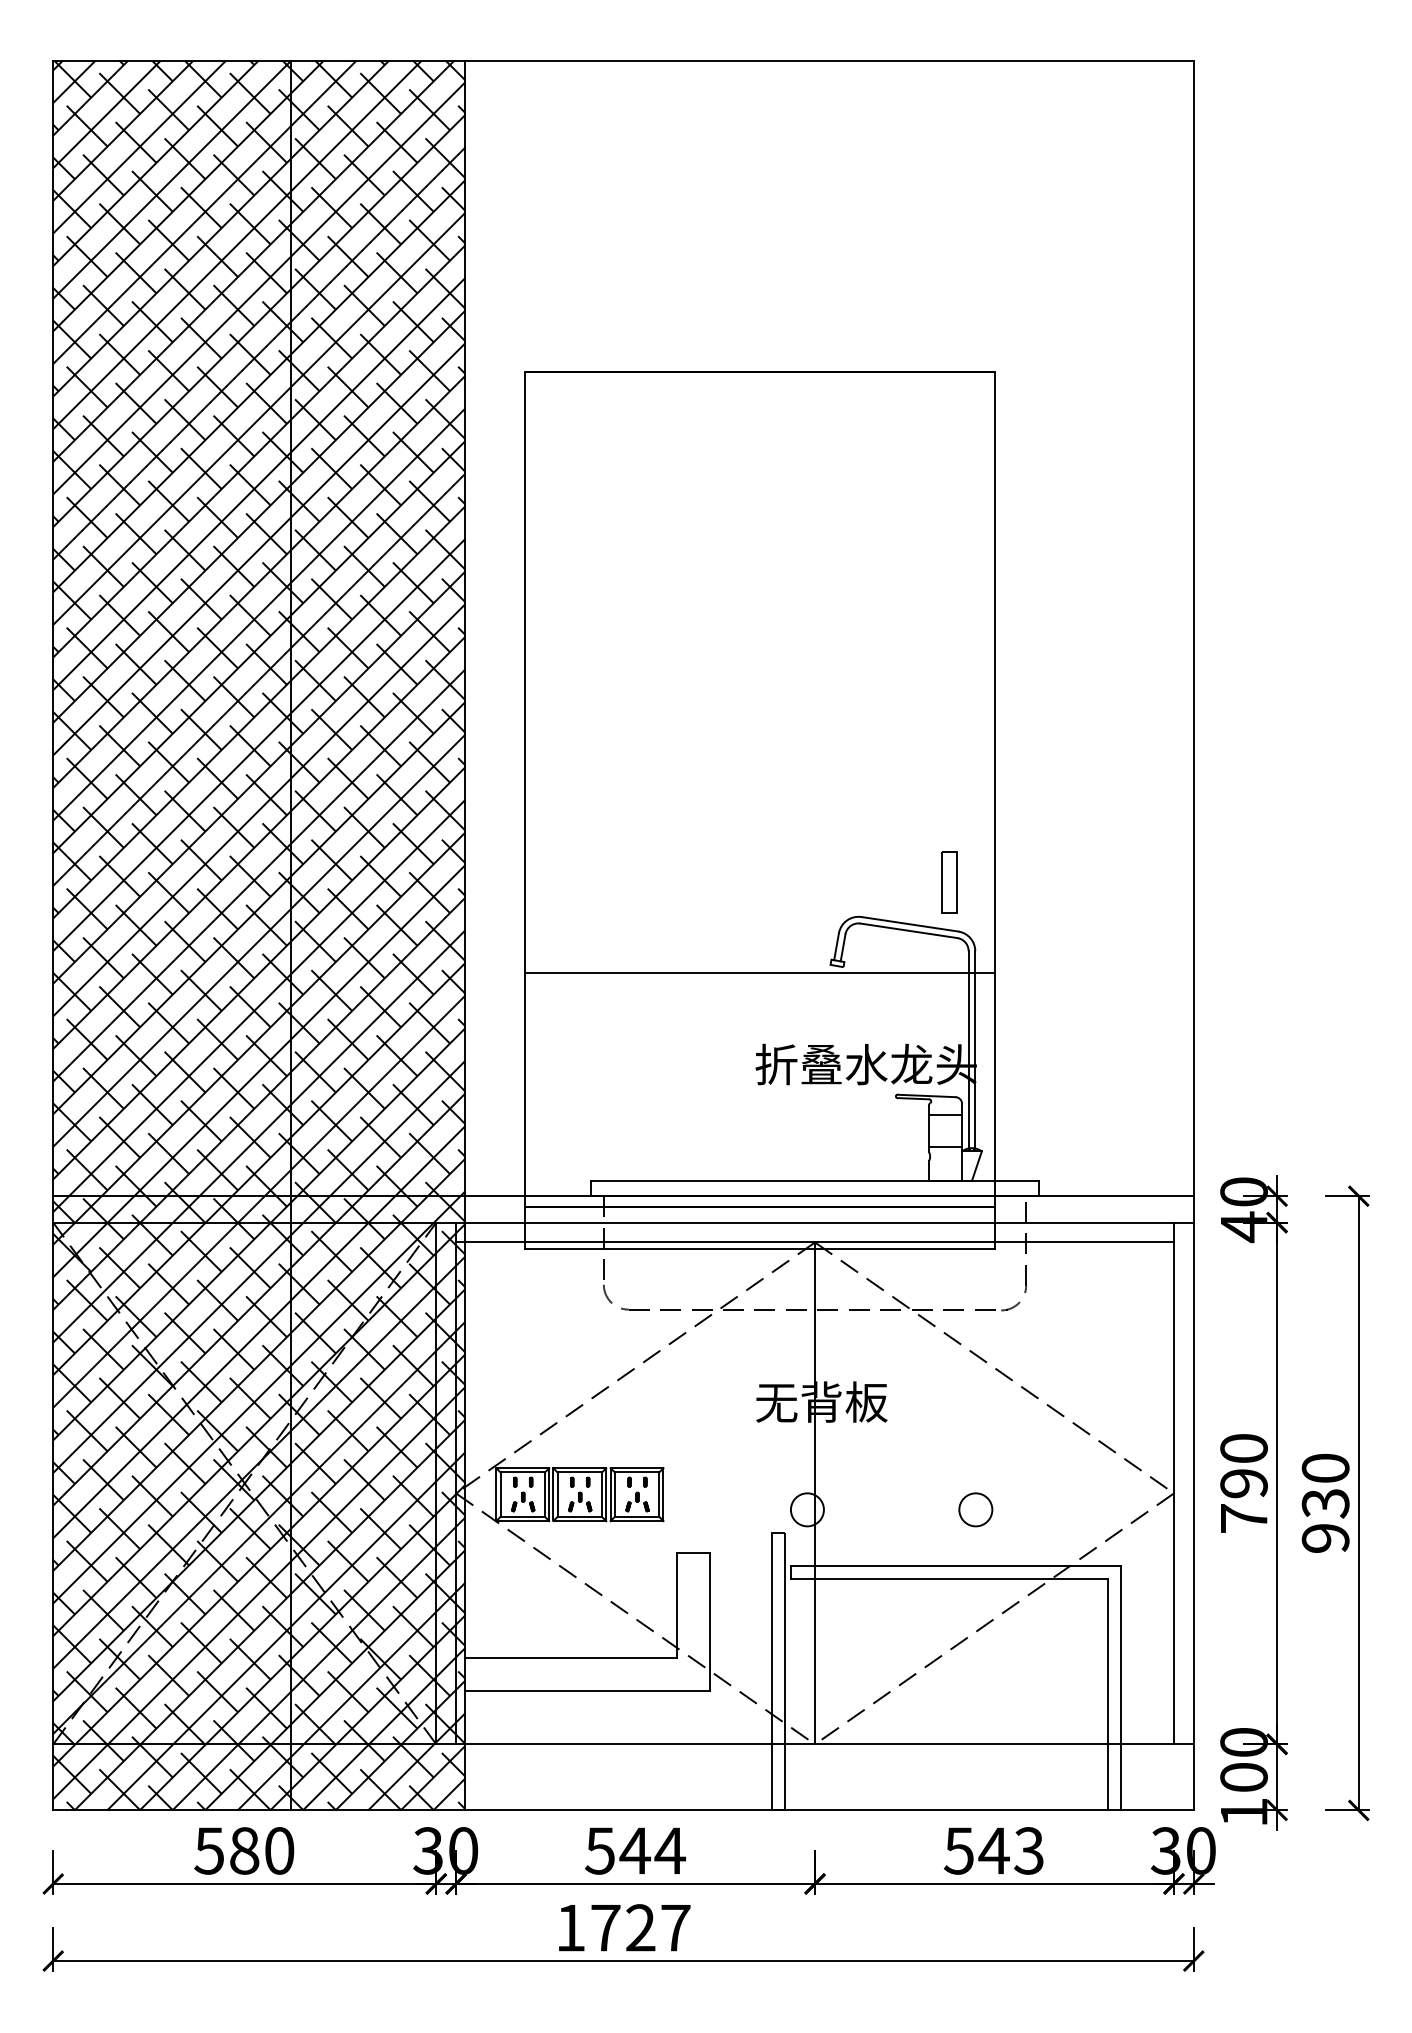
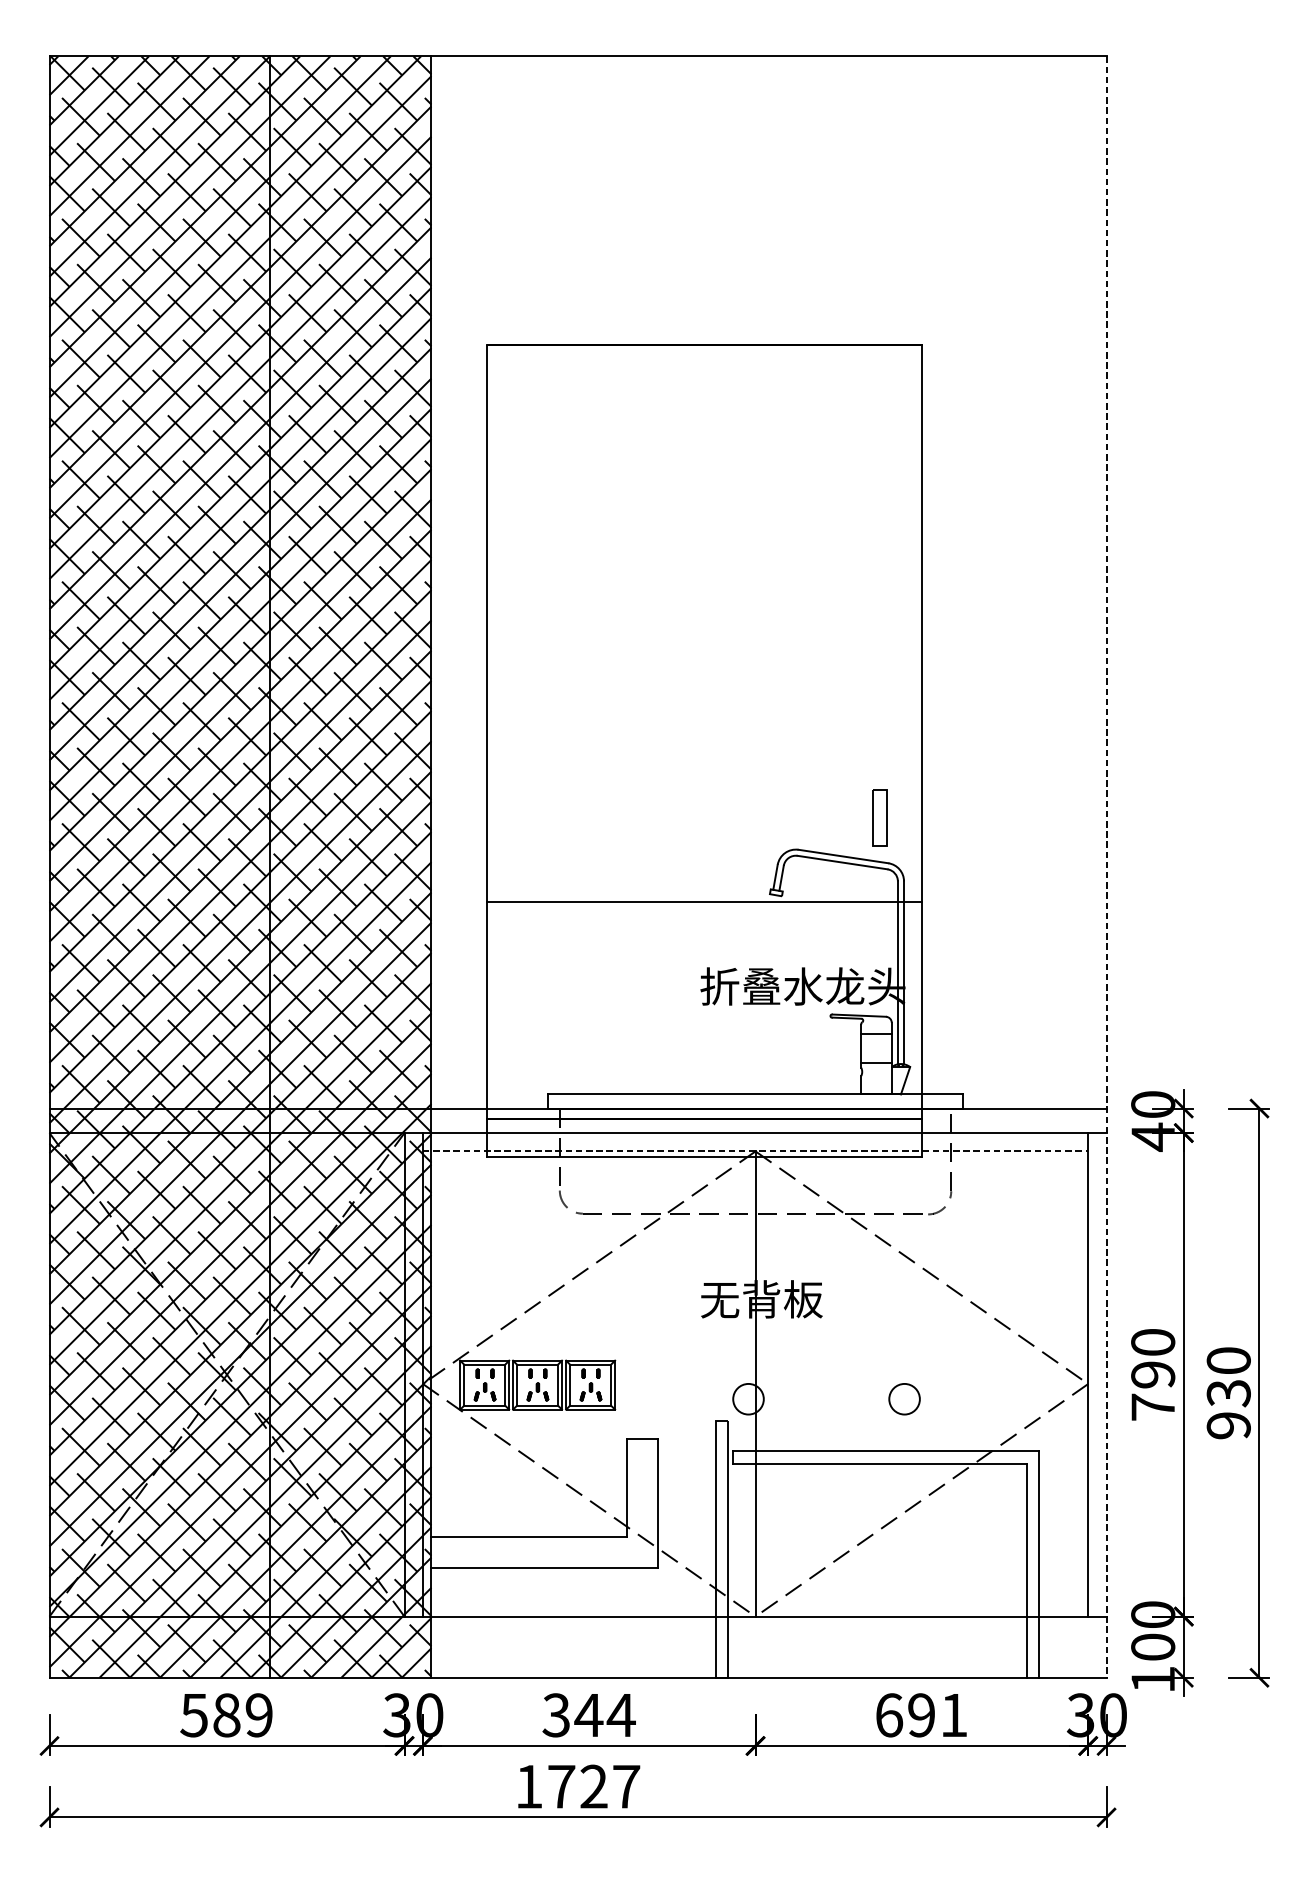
line: (1193, 935) -> (1106, 866), solid -> dashed
line: (815, 1242) -> (755, 1151), solid -> dashed
text: (279, 1850) -> (259, 1714), 580 -> 589
text: (599, 1850) -> (555, 1714), 544 -> 344
text: (993, 1850) -> (920, 1714), 543 -> 691

